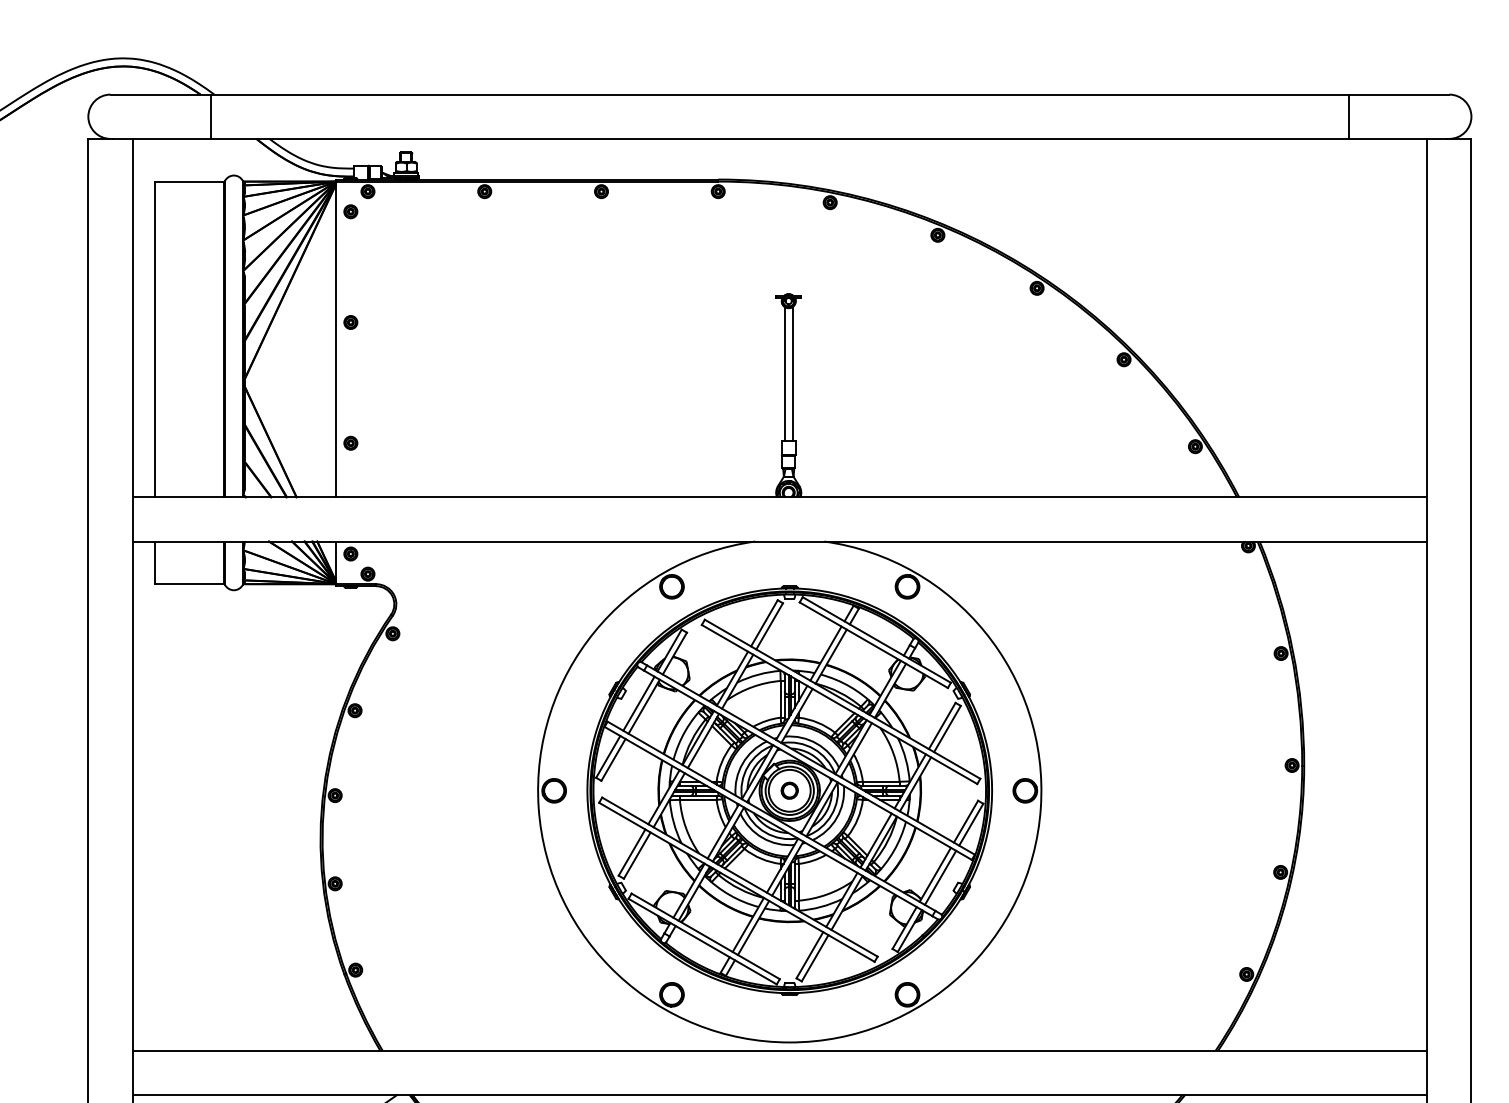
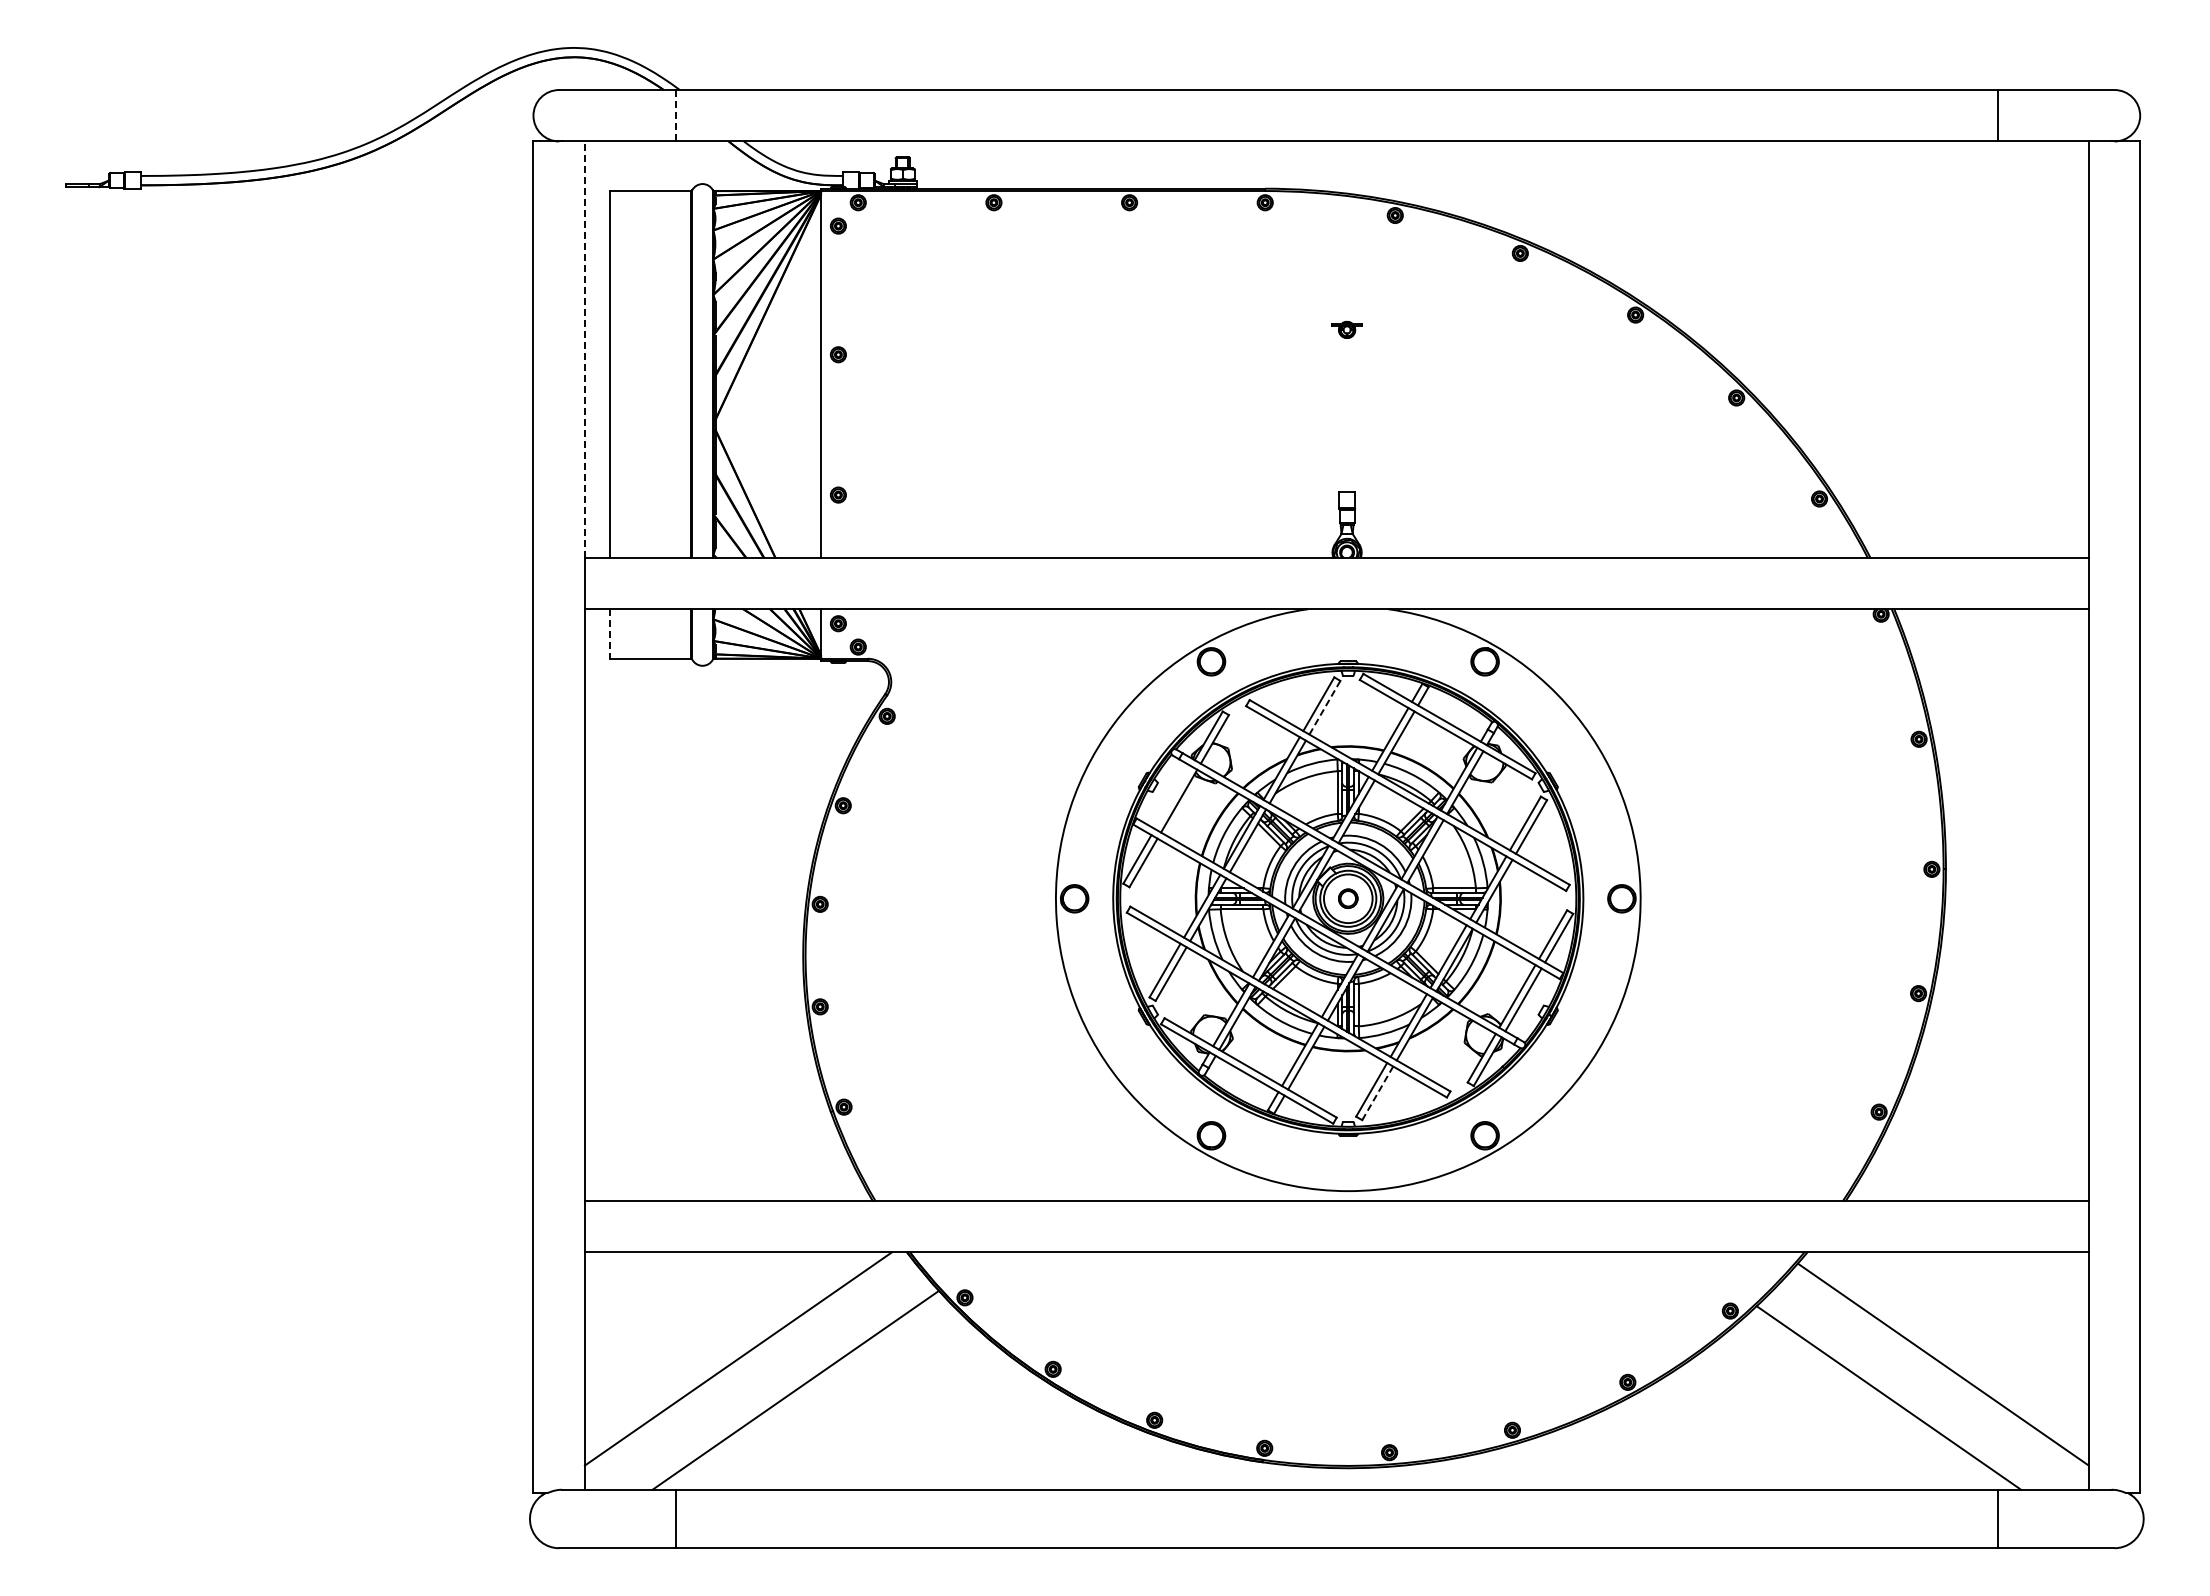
line: (211, 116) -> (676, 115), solid -> dashed
line: (132, 317) -> (584, 349), solid -> dashed
line: (784, 373) -> (1342, 414), removed
line: (792, 373) -> (1351, 414), removed
line: (154, 563) -> (610, 634), solid -> dashed
line: (769, 626) -> (1324, 707), solid -> dashed
line: (638, 703) -> (1172, 797), removed
line: (814, 958) -> (1377, 1093), solid -> dashed

